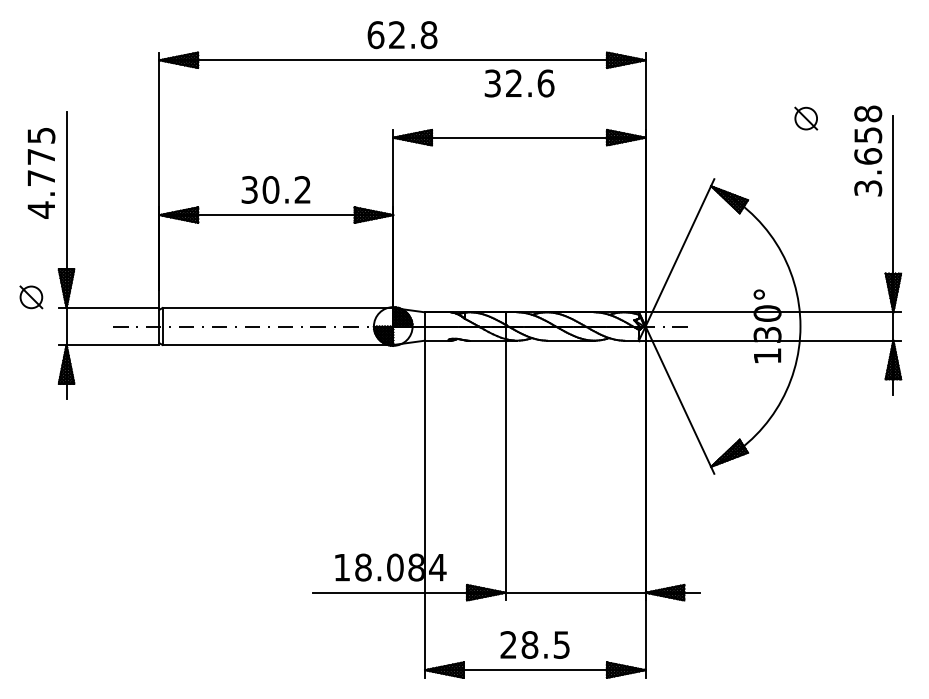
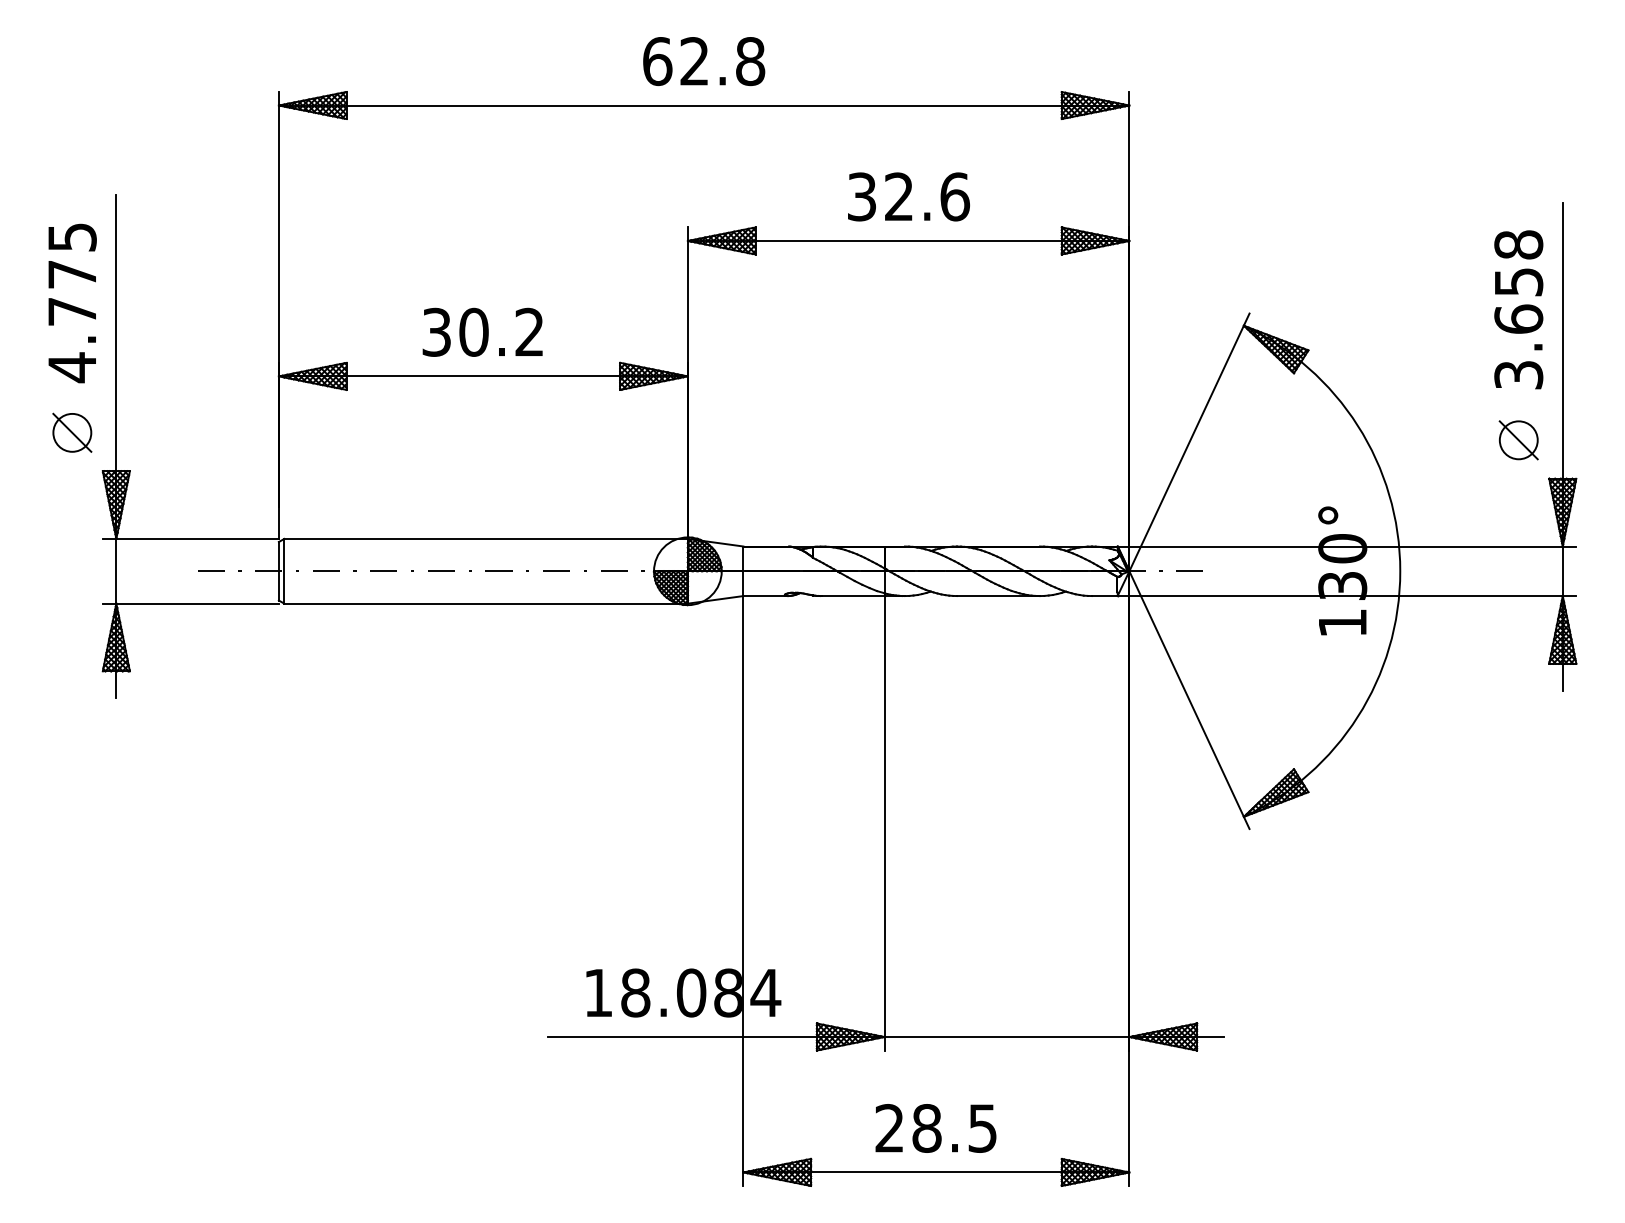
text: (519, 83) -> (908, 196), moved
part: (806, 118) -> (1519, 440), moved
text: (868, 150) -> (1519, 308), moved
part: (31, 297) -> (72, 433), moved

